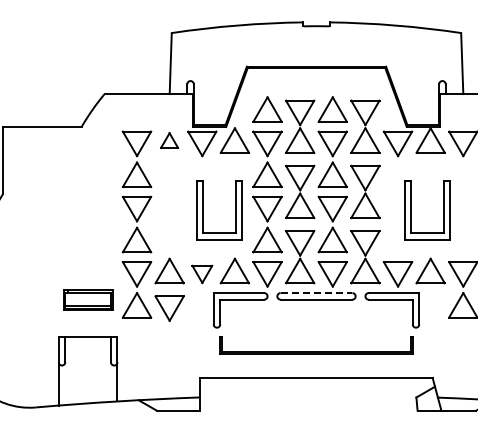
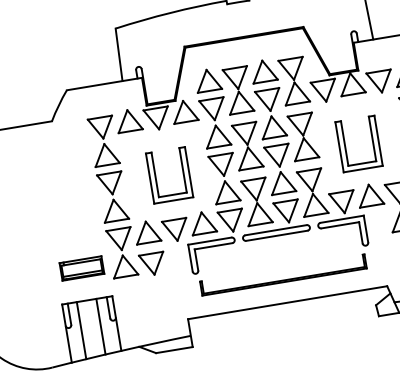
part: (169, 140) -> (128, 120), size x1.67
part: (203, 210) -> (155, 177), moved
part: (202, 274) -> (176, 230), size x1.43
line: (316, 293) -> (276, 230), dashed -> solid
line: (98, 369) -> (100, 326), added
line: (75, 370) -> (81, 330), added

